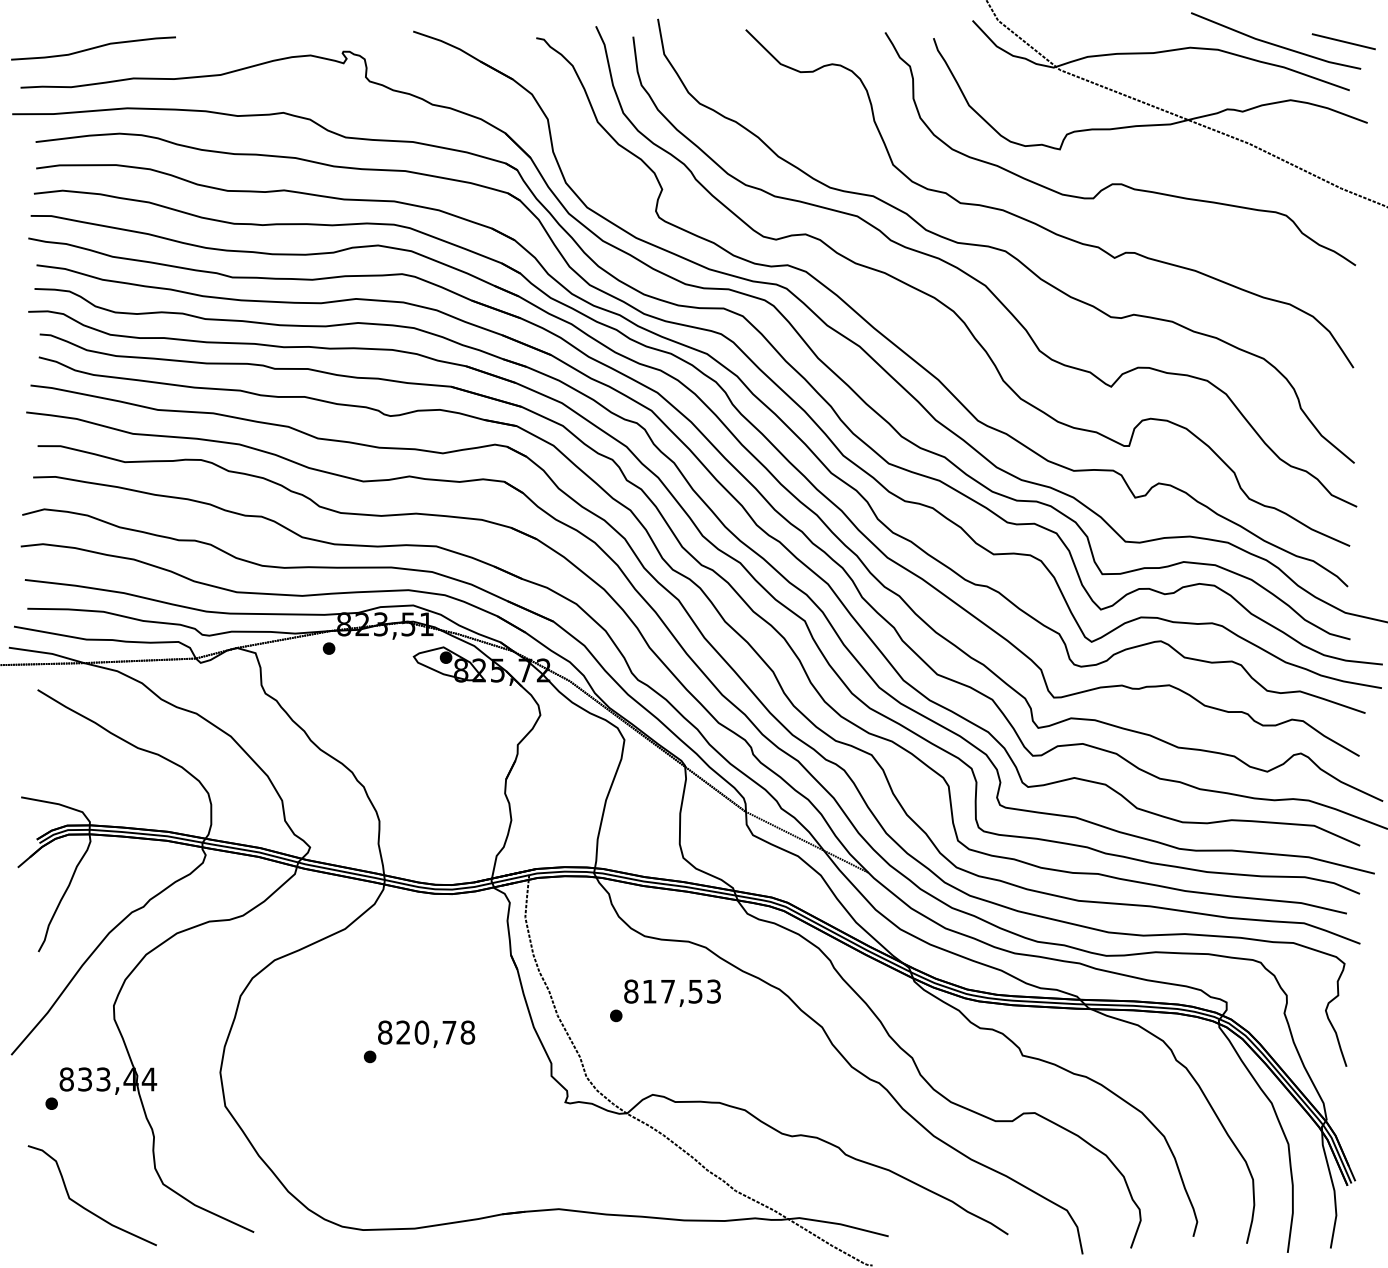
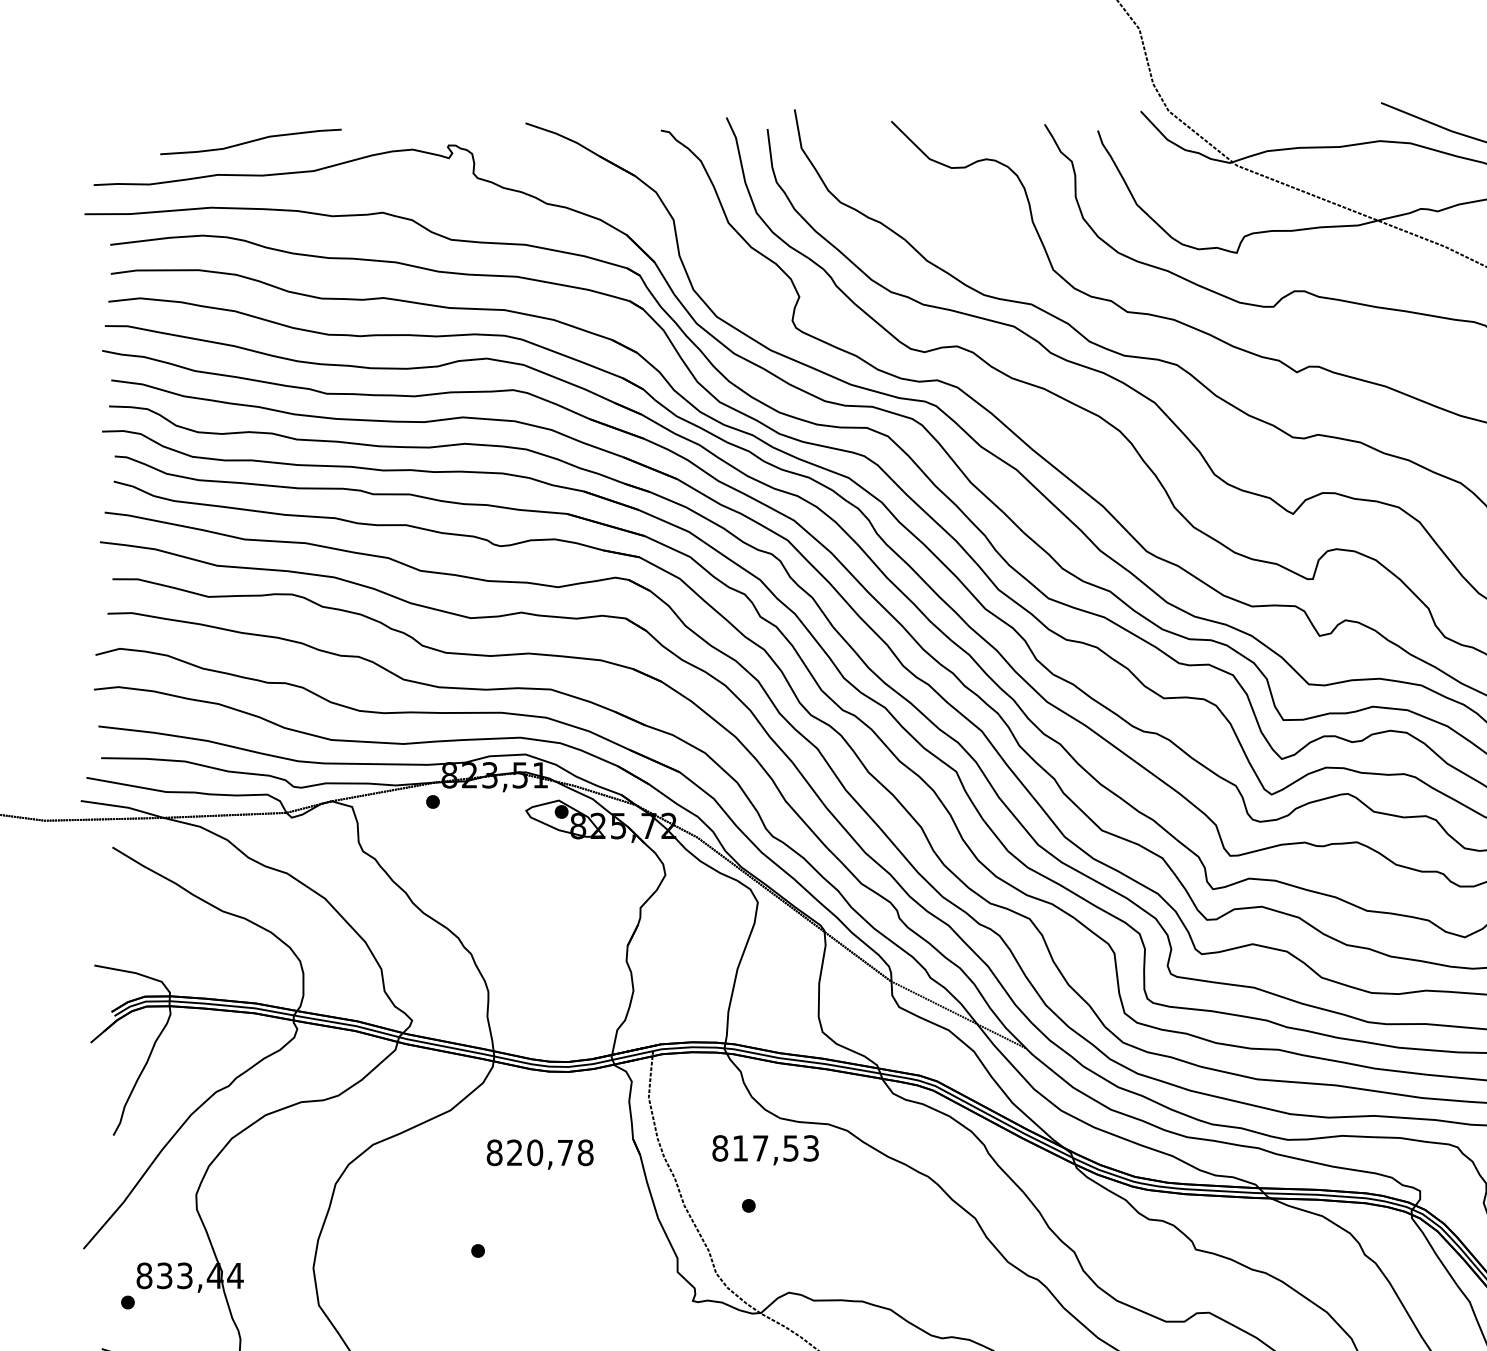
curve: (93, 48) -> (250, 141), moved
text: (672, 992) -> (765, 1149), moved
text: (426, 1033) -> (540, 1153), moved

